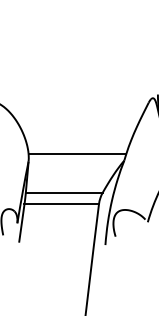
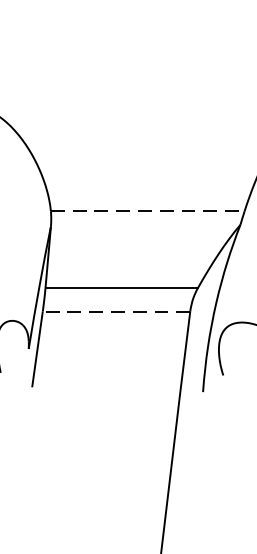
line: (77, 153) -> (147, 210), solid -> dashed
line: (61, 204) -> (116, 311), solid -> dashed

